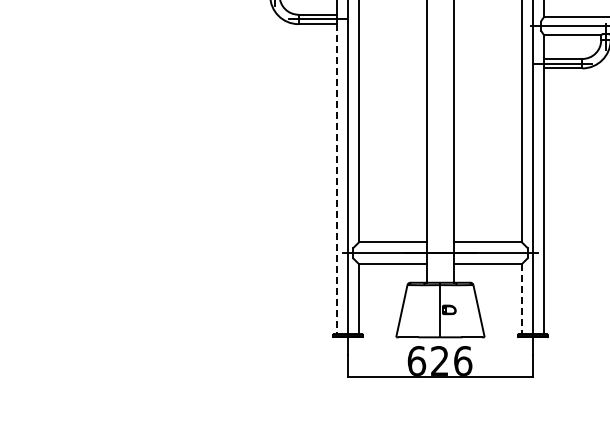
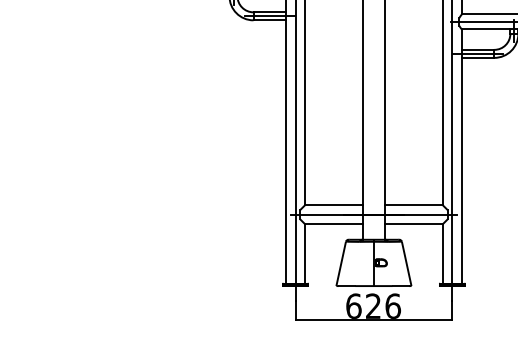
line: (336, 179) -> (285, 152), dashed -> solid
line: (521, 299) -> (442, 253), dashed -> solid

